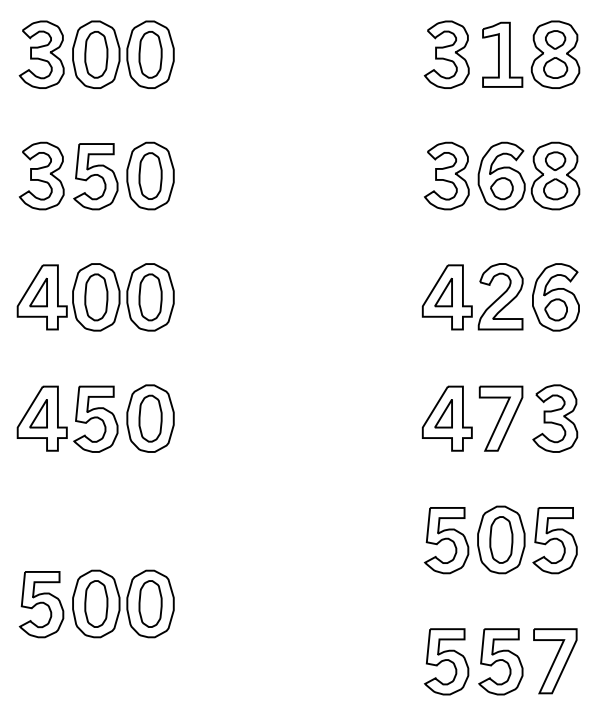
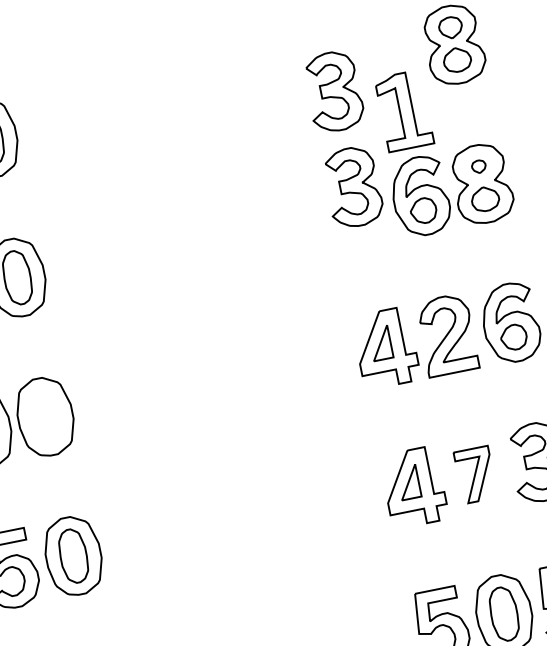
part: (446, 54) -> (333, 91), moved
part: (502, 54) -> (404, 110), moved
part: (555, 160) -> (478, 166), size x0.6
part: (446, 175) -> (352, 186), moved
part: (150, 297) -> (45, 417), removed
part: (500, 418) -> (475, 474), size x0.7

